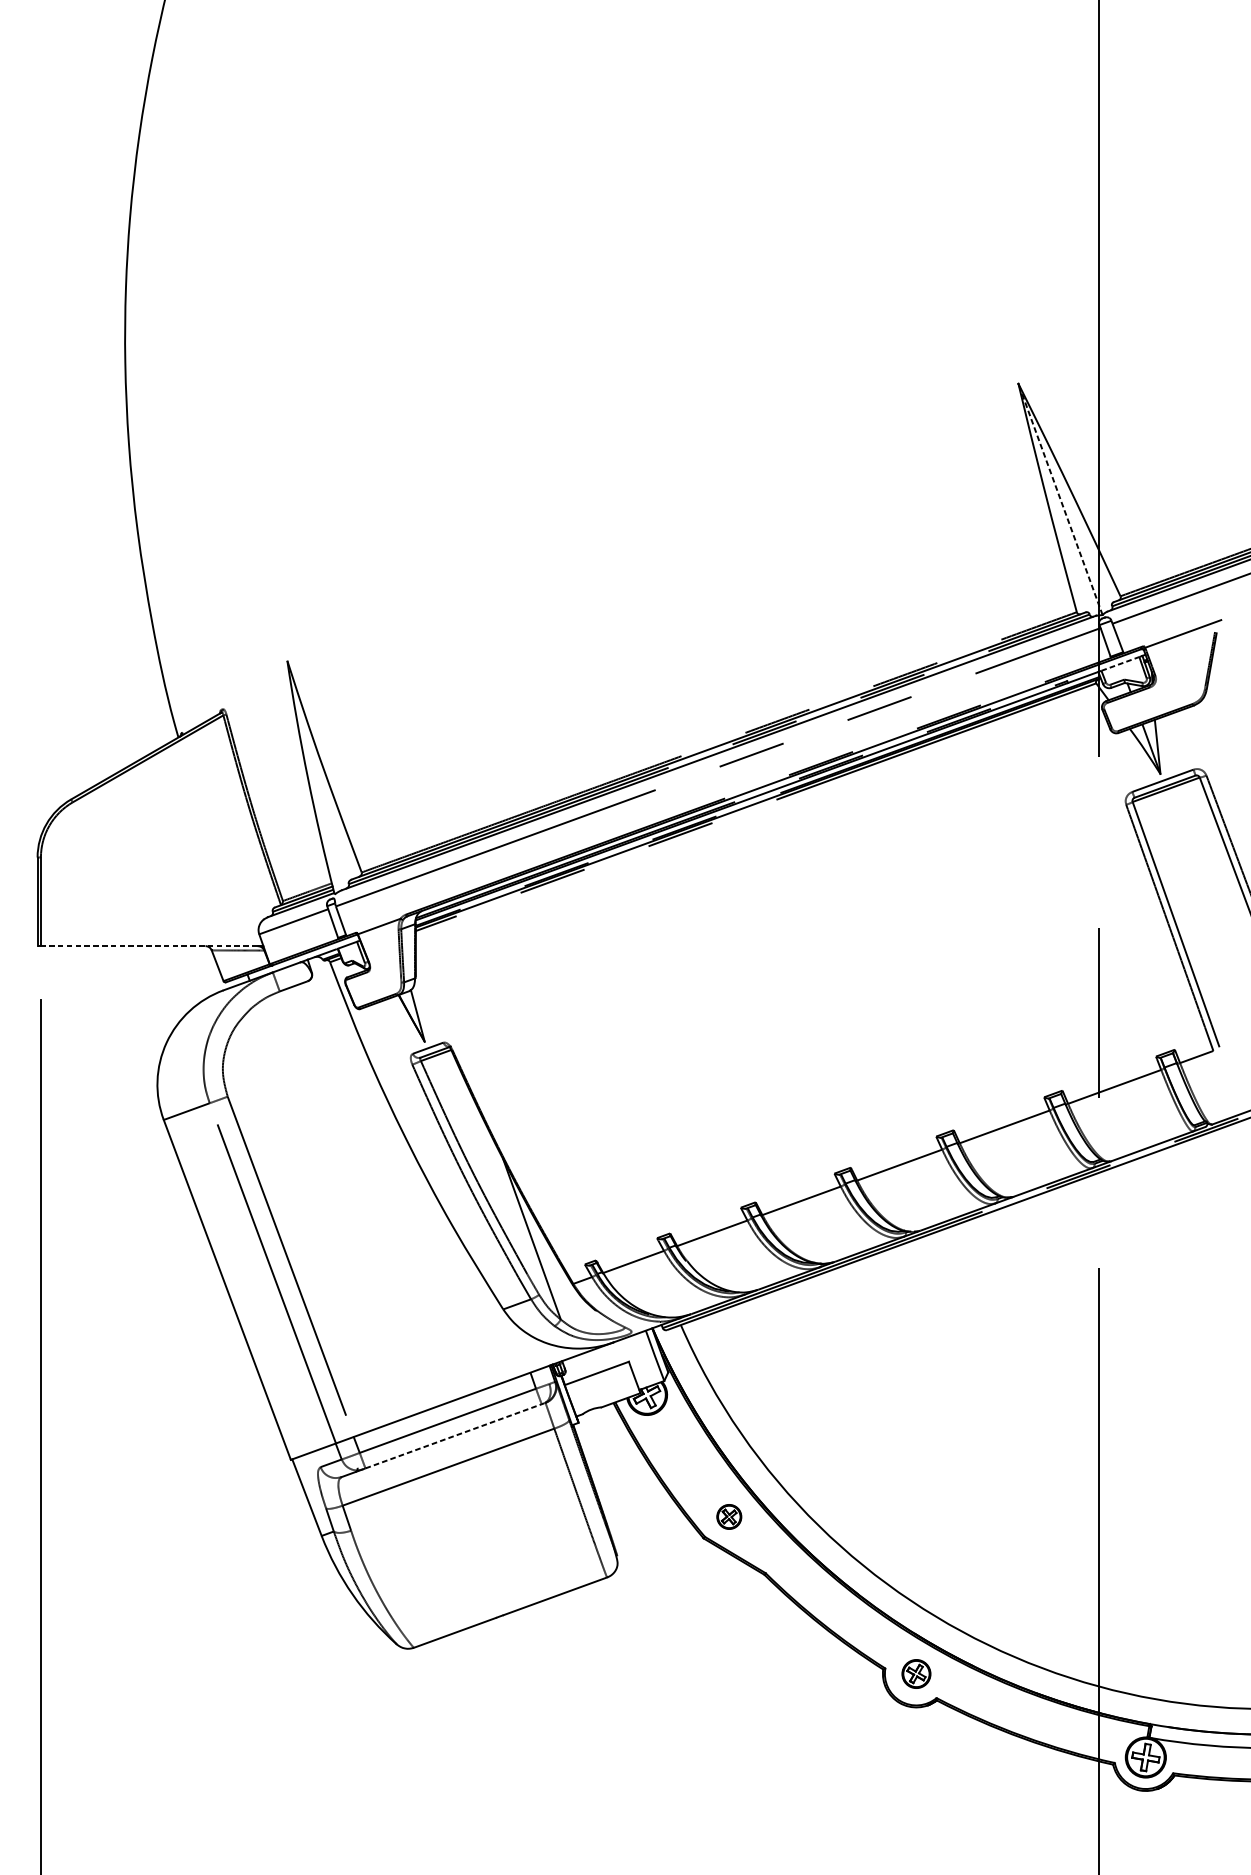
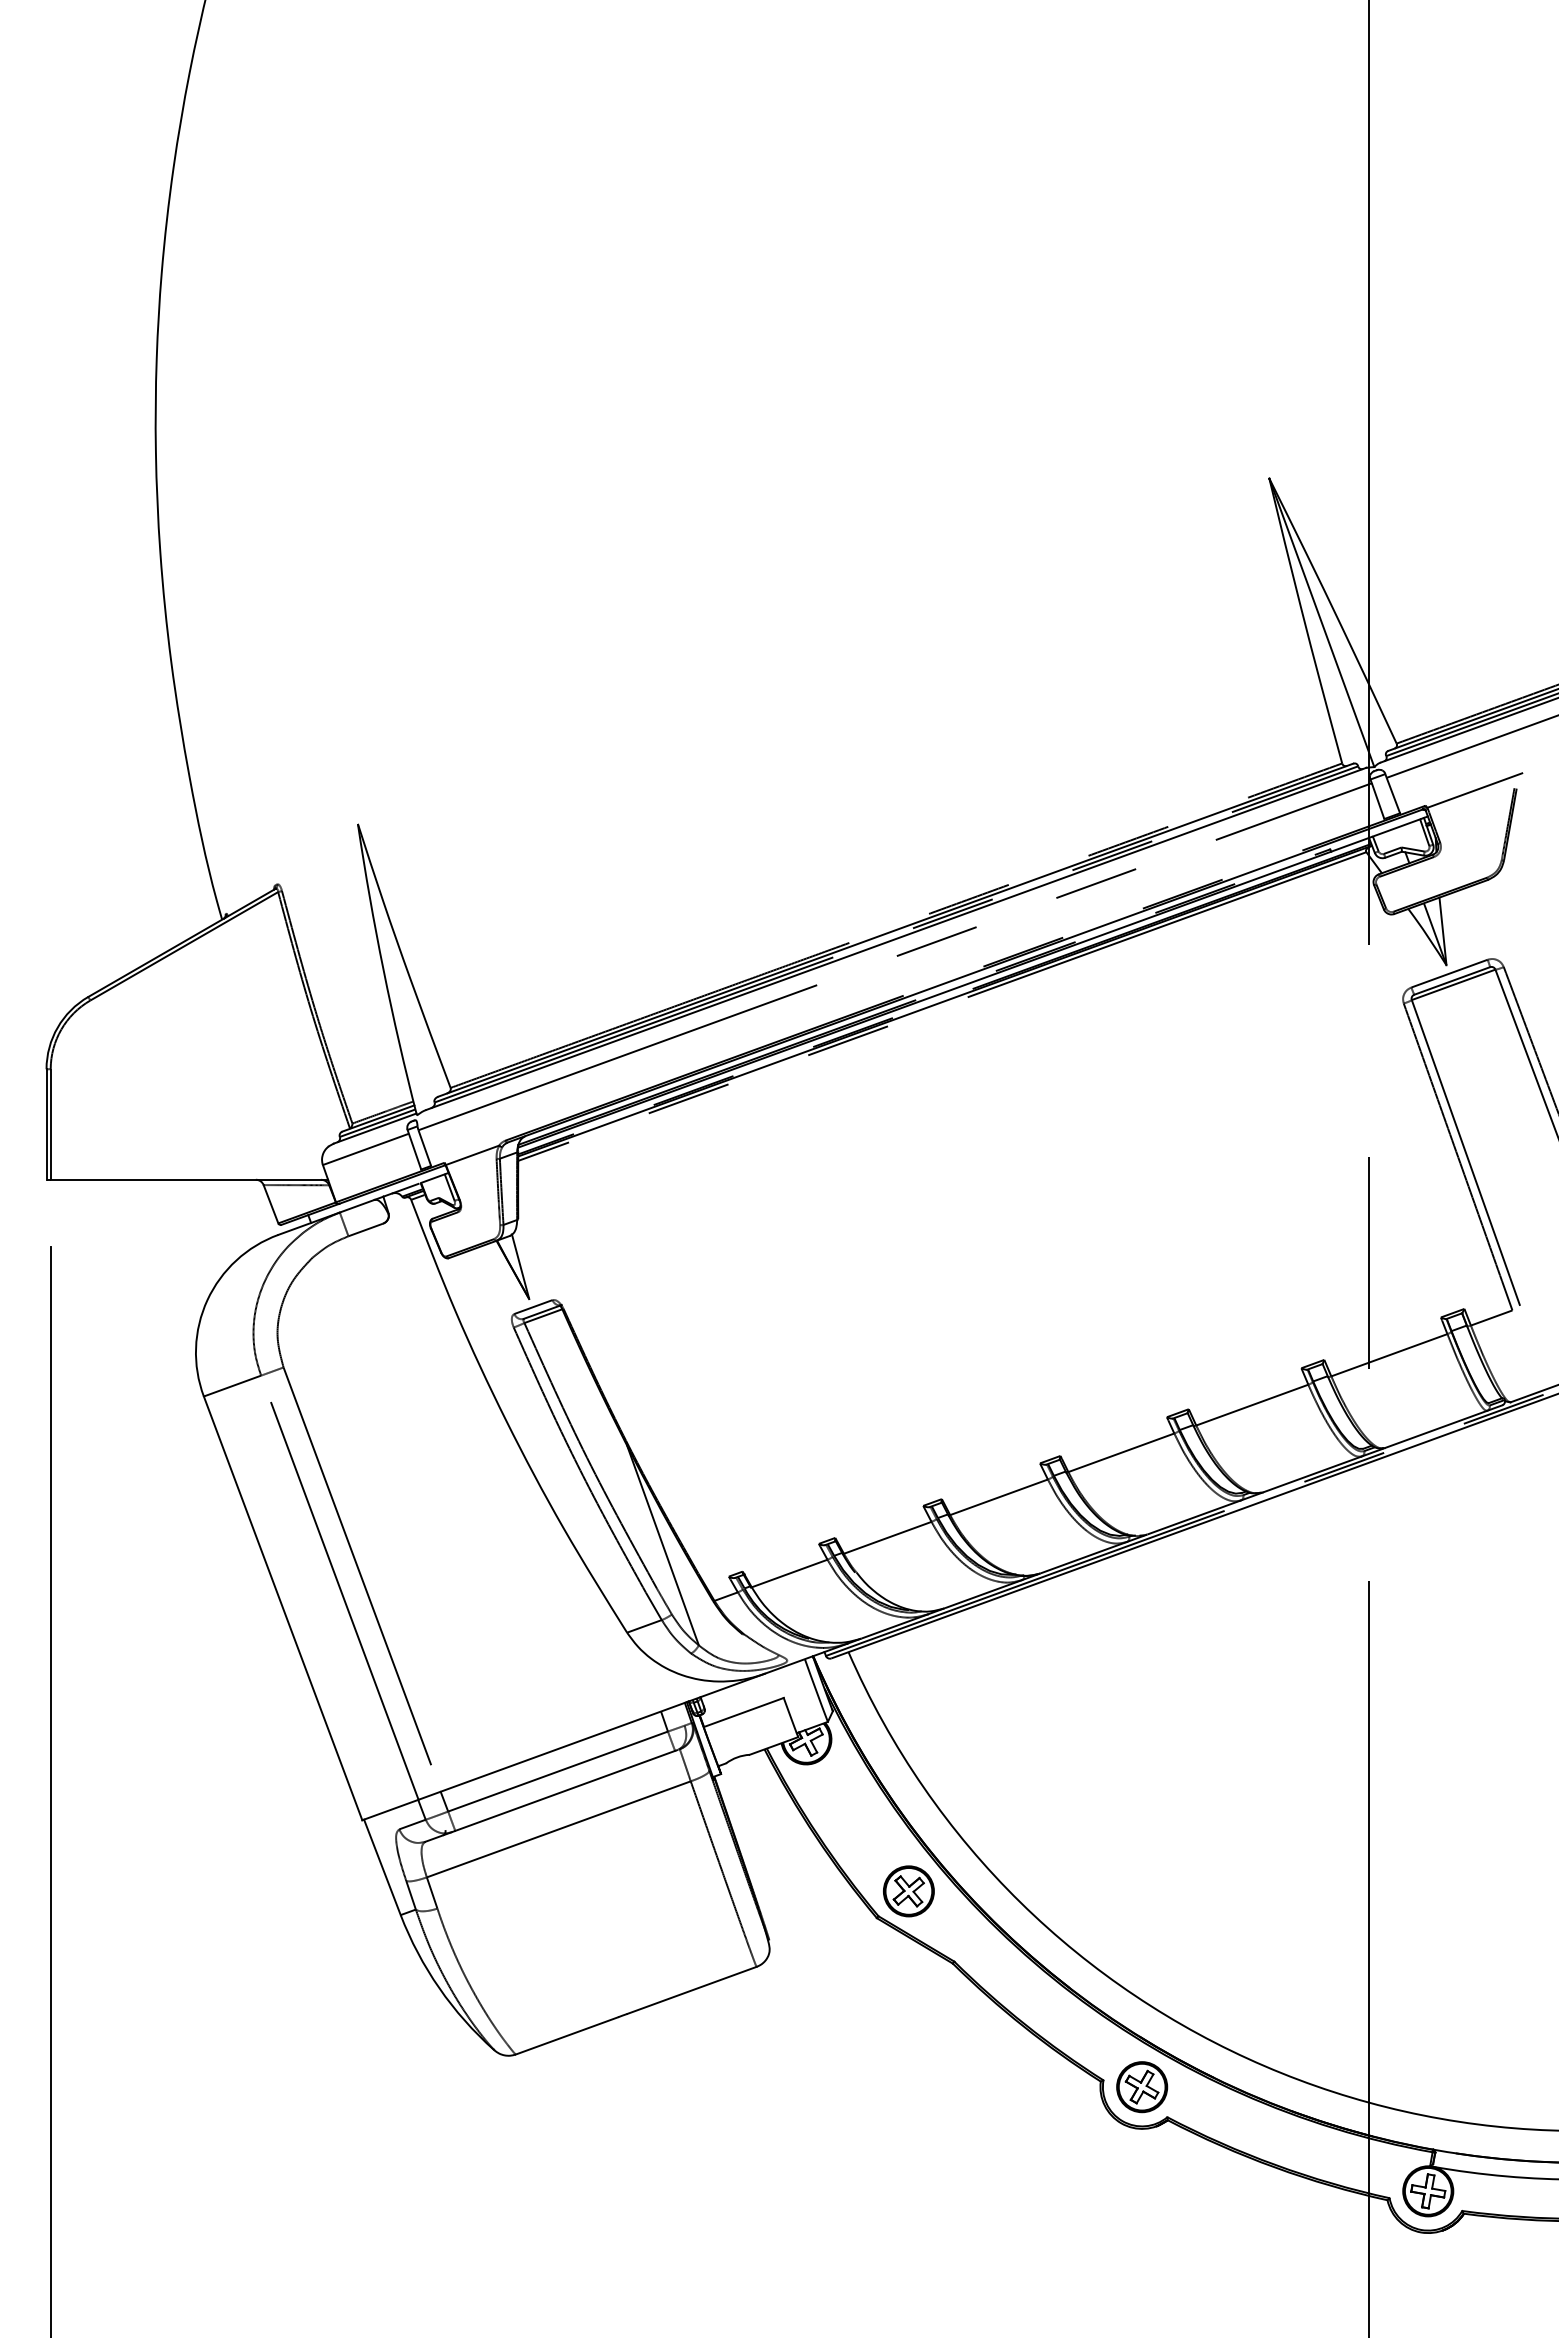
line: (1060, 499) -> (1321, 622), dashed -> solid
line: (1120, 663) -> (1396, 827), dashed -> solid
line: (149, 945) -> (185, 1179), dashed -> solid
line: (453, 1436) -> (565, 1790), dashed -> solid
part: (728, 1517) -> (908, 1891), size x1.67
part: (916, 1674) -> (1142, 2087), size x1.43

